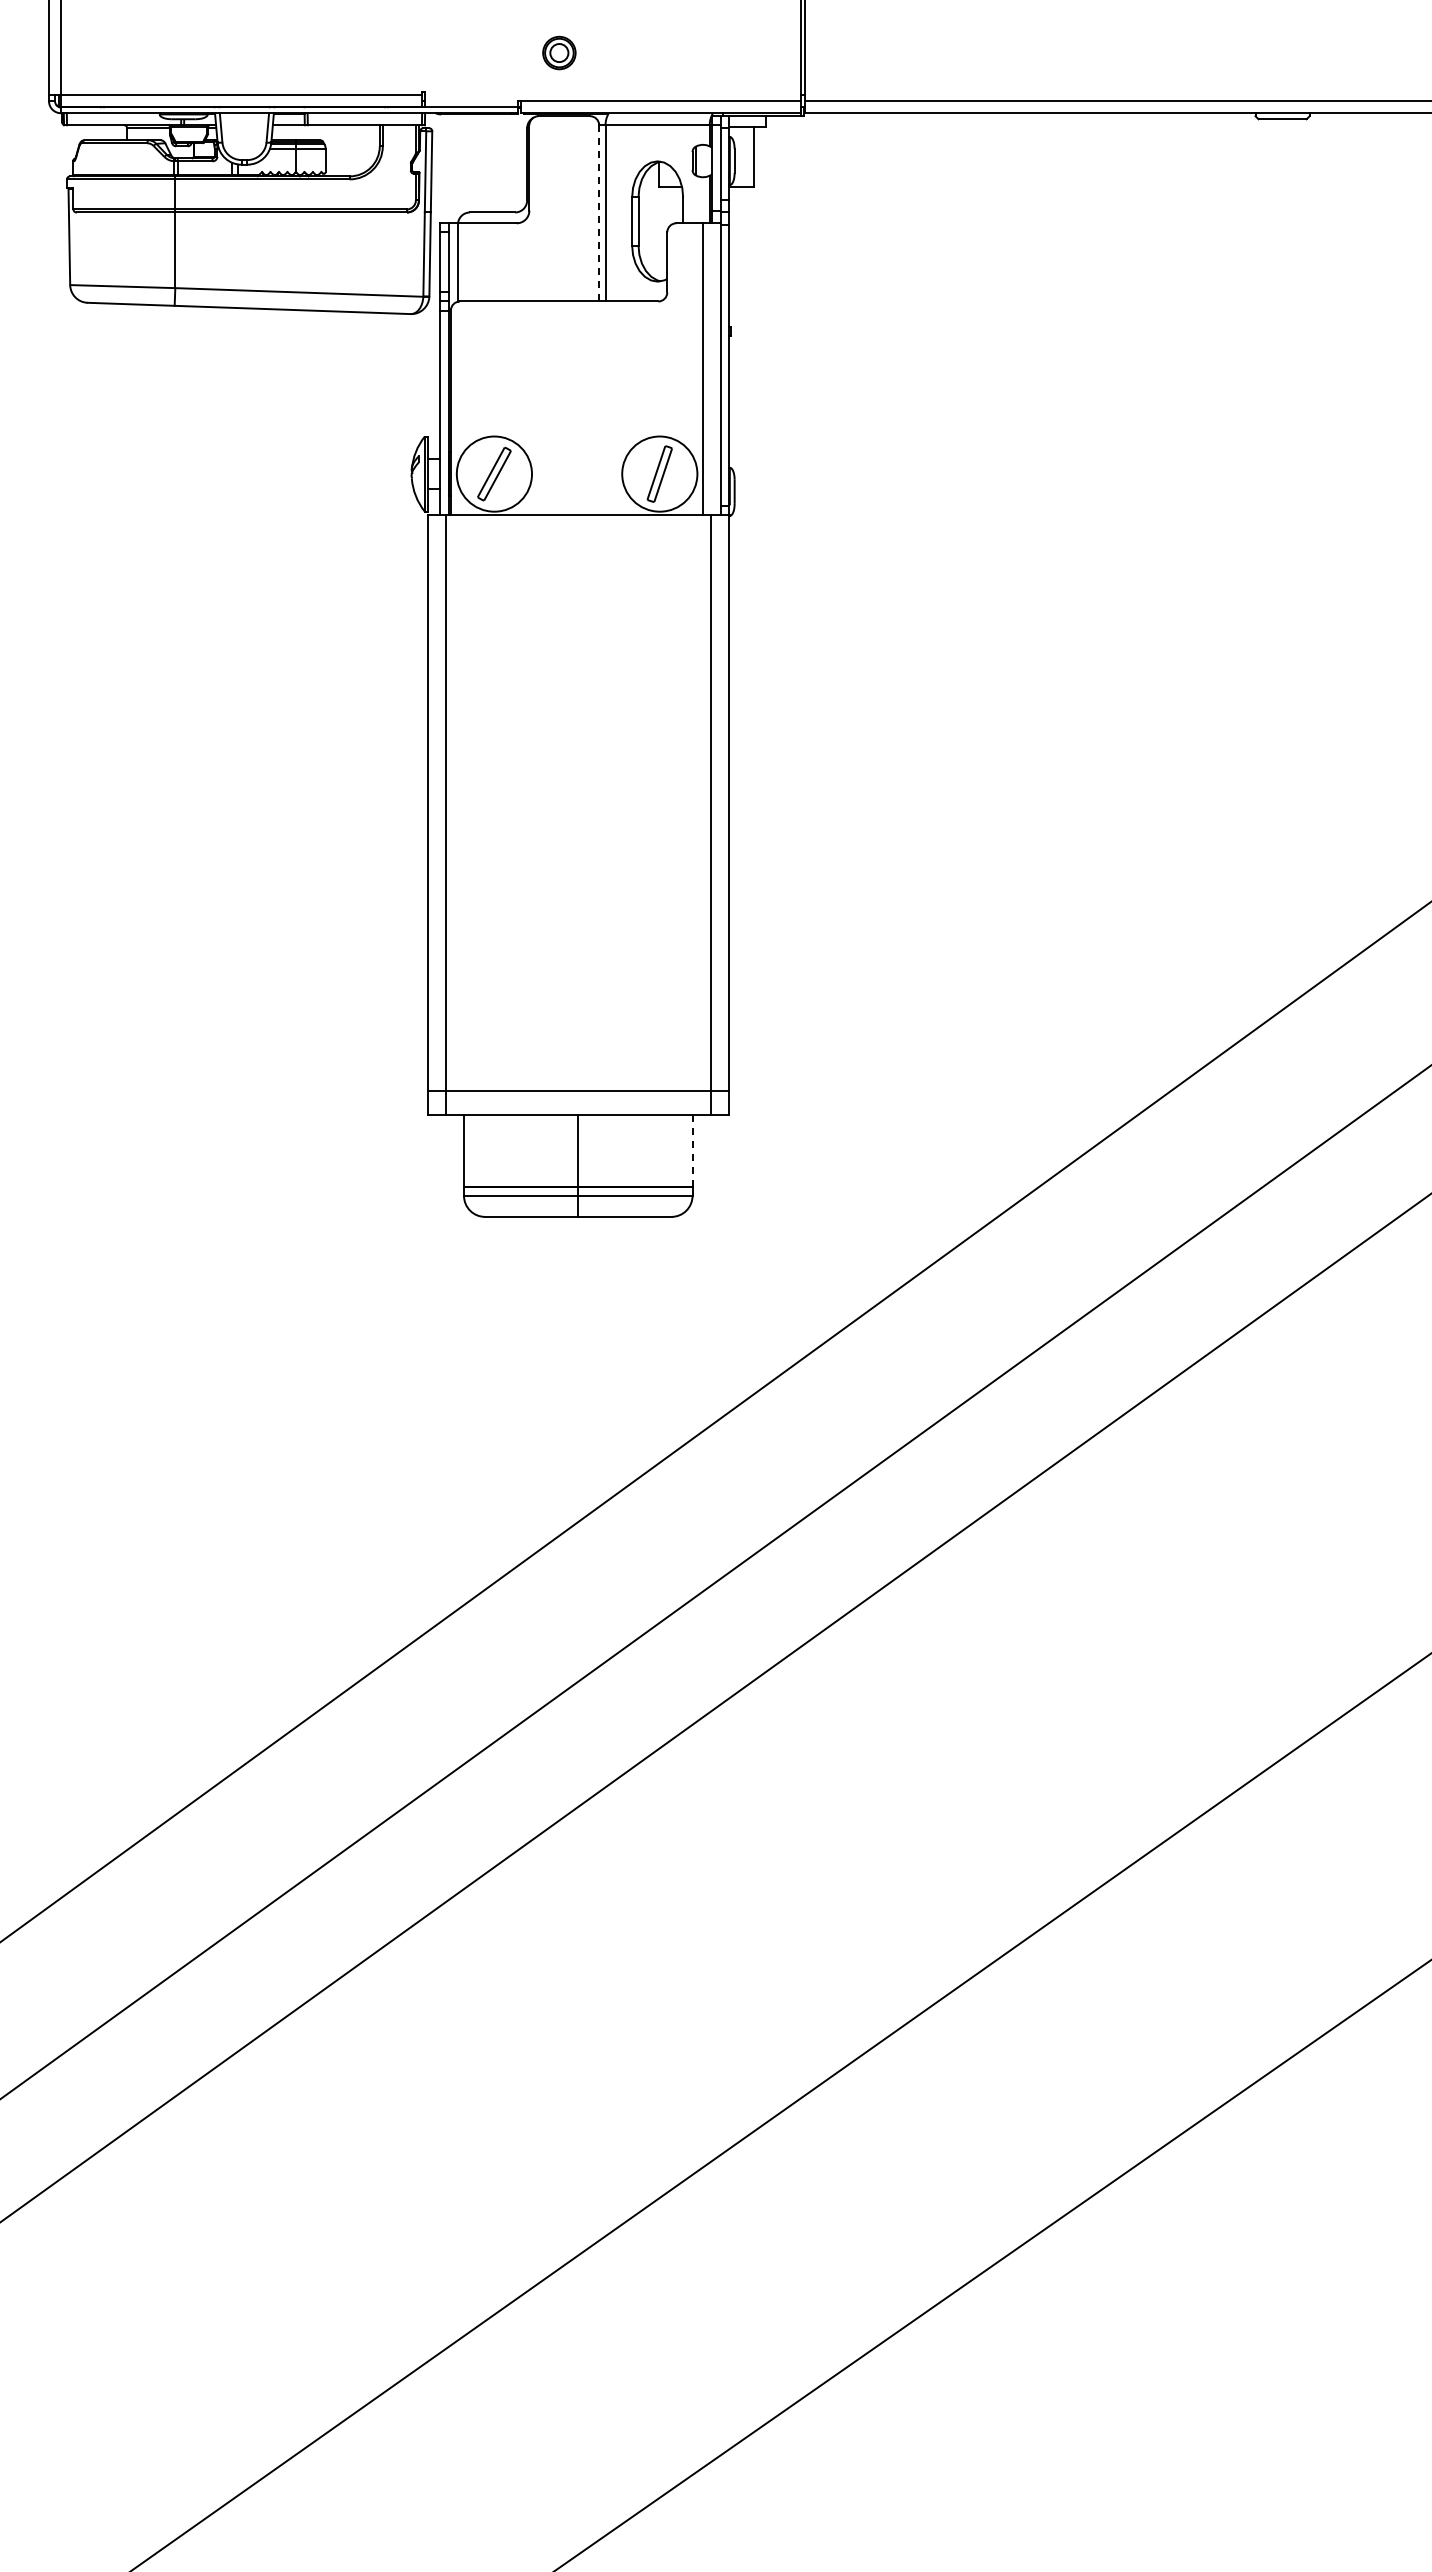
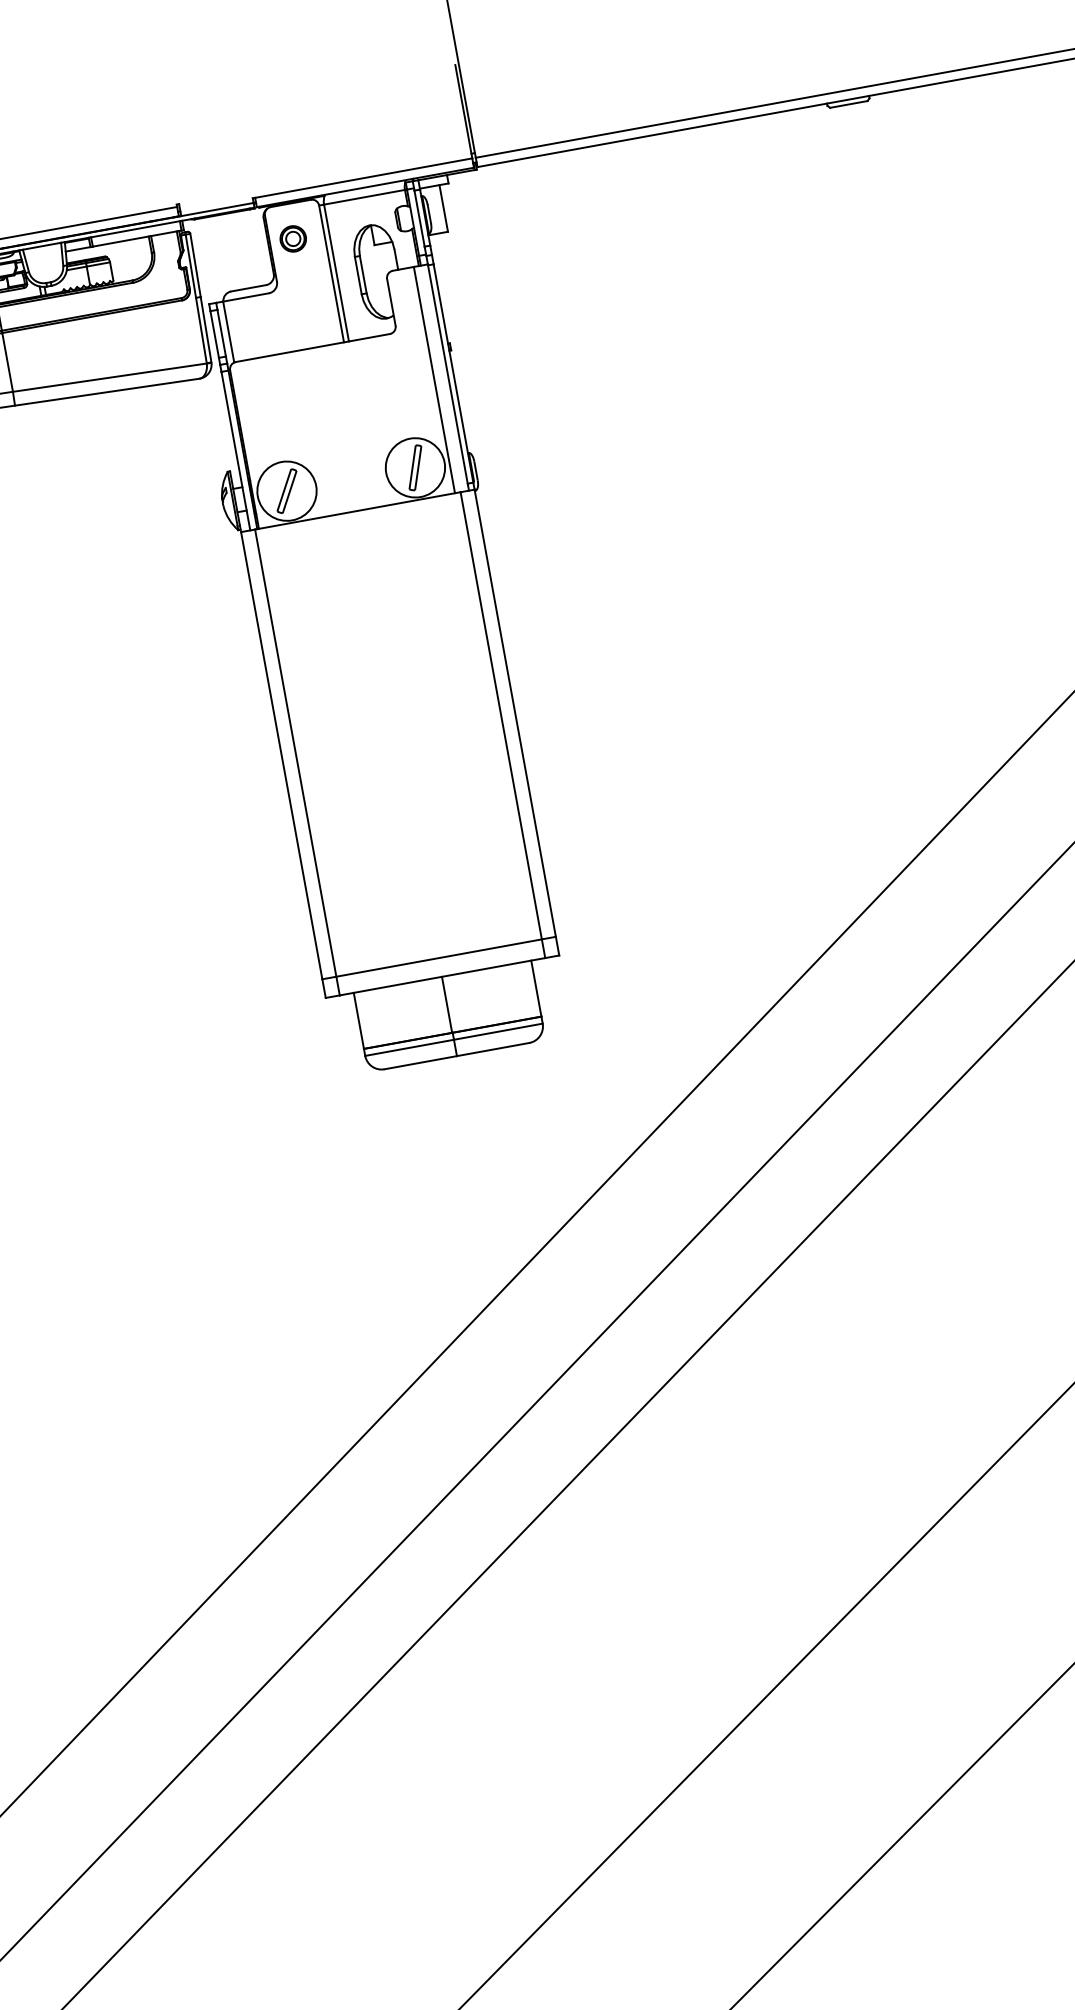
part: (559, 52) -> (293, 238), moved
line: (599, 213) -> (331, 274), dashed -> solid
line: (692, 1150) -> (536, 988), dashed -> solid

